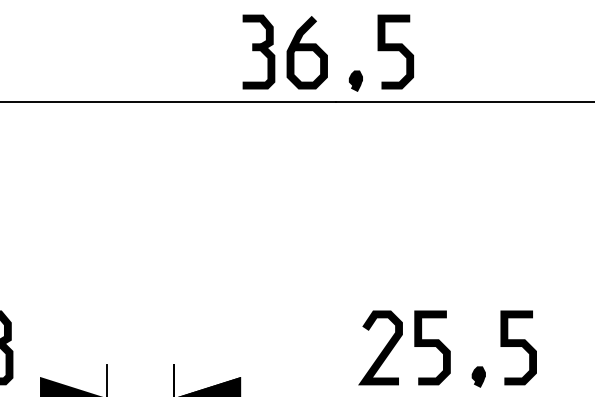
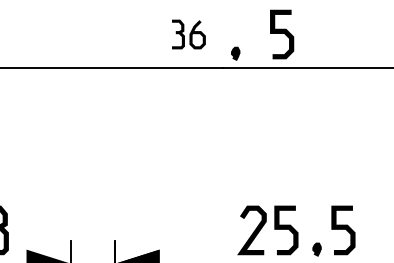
curve: (396, 50) -> (282, 33), moved
part: (284, 51) -> (188, 34), size x0.6

